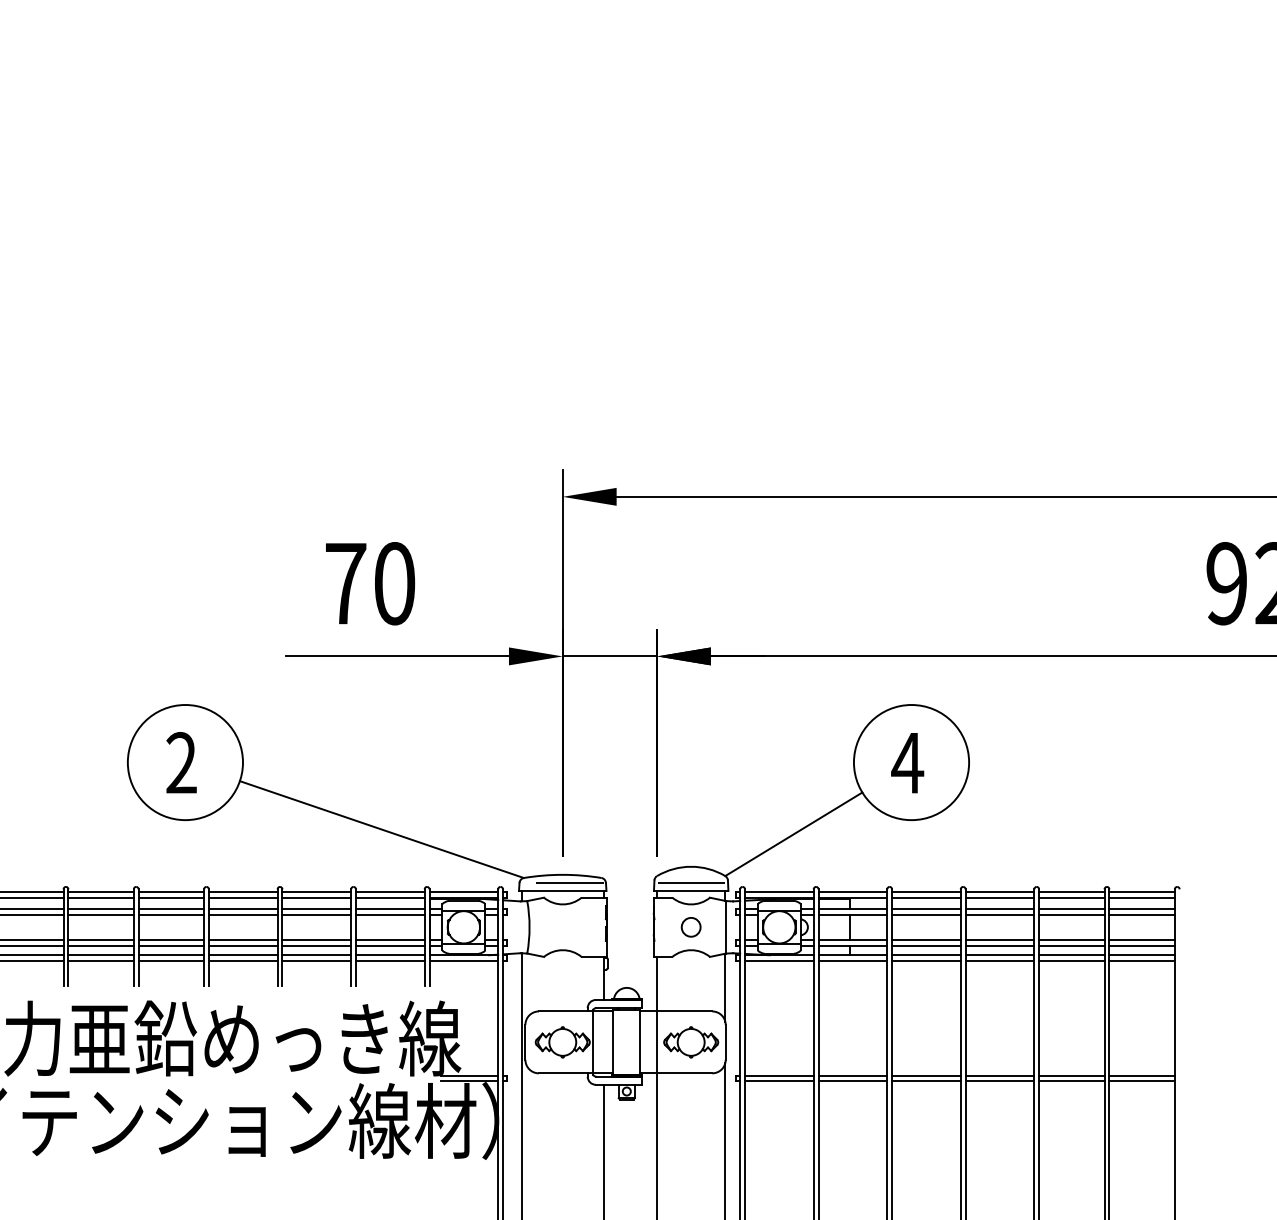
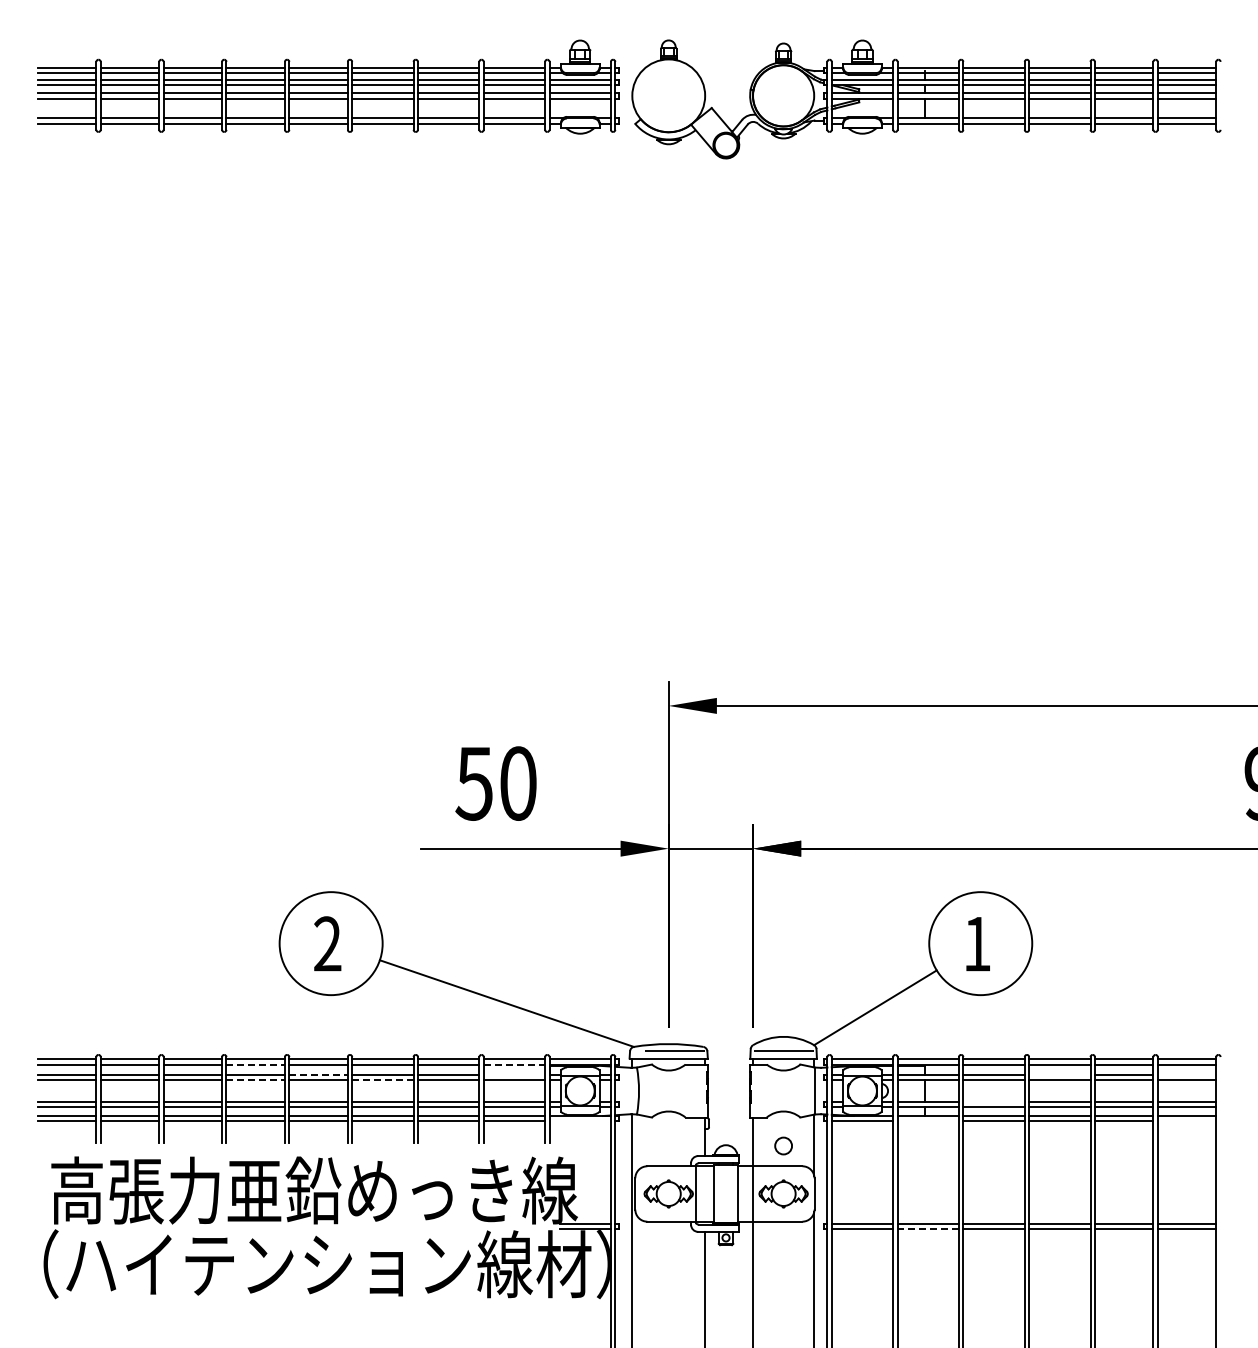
text: (344, 583) -> (473, 783), 70 -> 50
text: (906, 763) -> (976, 944), 4 -> 1
line: (101, 897) -> (256, 1064), solid -> dashed
line: (390, 897) -> (514, 1064), solid -> dashed
line: (172, 908) -> (319, 1074), solid -> dashed
line: (390, 908) -> (514, 1074), removed
line: (999, 908) -> (1059, 1074), removed
line: (1141, 908) -> (1186, 1074), removed
line: (101, 915) -> (256, 1080), solid -> dashed
line: (242, 915) -> (382, 1080), solid -> dashed
circle: (691, 926) -> (783, 1145), moved
line: (925, 940) -> (993, 1102), removed
line: (463, 961) -> (579, 1121), removed
line: (852, 961) -> (927, 1121), removed
line: (1141, 961) -> (1186, 1121), removed
line: (853, 1080) -> (928, 1228), solid -> dashed

